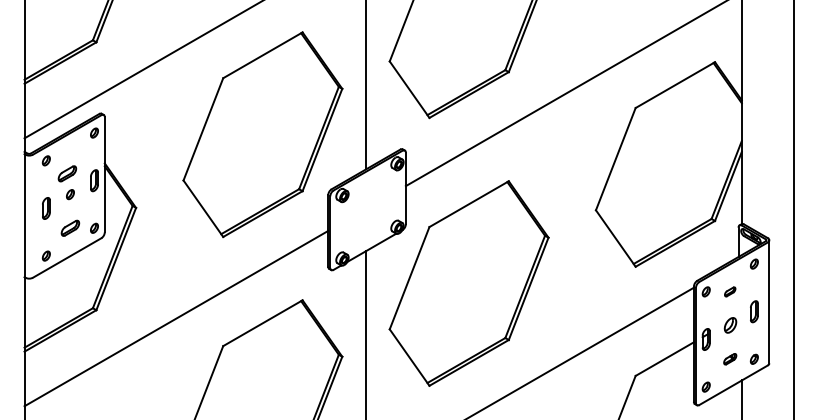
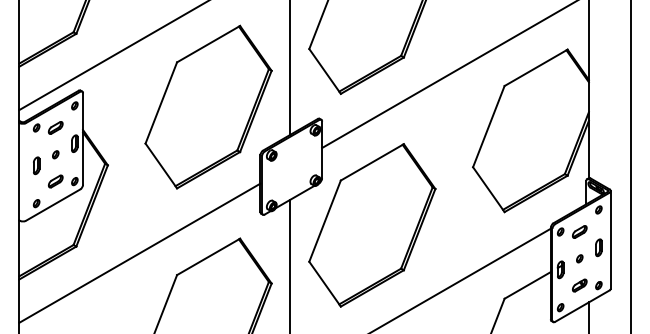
part: (67, 173) -> (55, 127), moved
part: (729, 291) -> (579, 231), size x1.67
part: (729, 325) -> (579, 258), size x0.62
part: (729, 358) -> (579, 284), size x1.43

